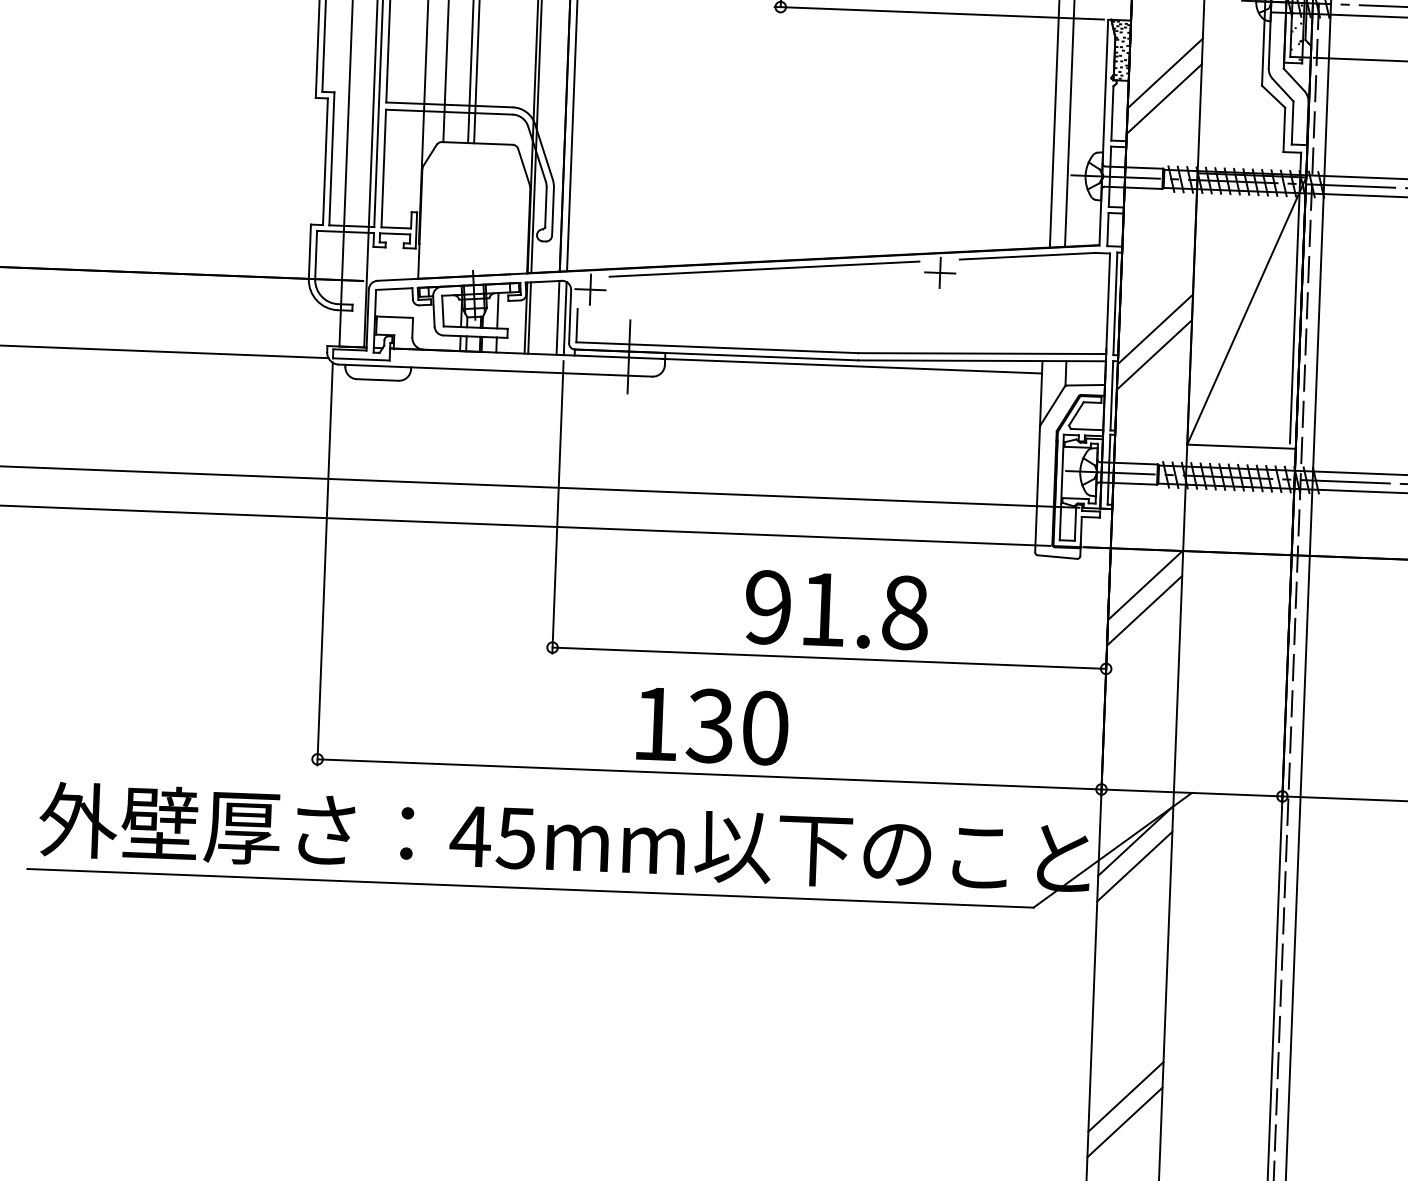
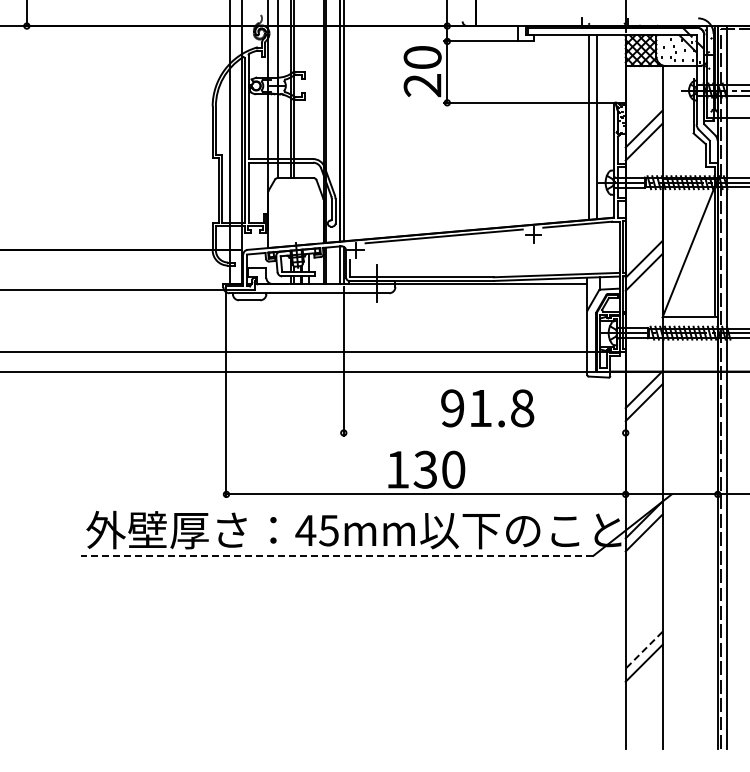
line: (828, 657) -> (484, 432), removed
line: (529, 887) -> (336, 555), solid -> dashed
line: (1124, 1097) -> (643, 650), solid -> dashed

